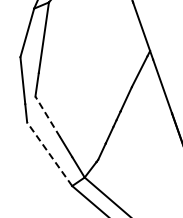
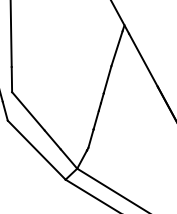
line: (47, 116) -> (28, 111), dashed -> solid
line: (49, 154) -> (36, 150), dashed -> solid

